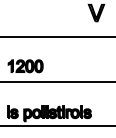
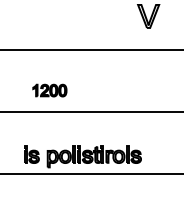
part: (25, 66) -> (49, 90), size x0.7

